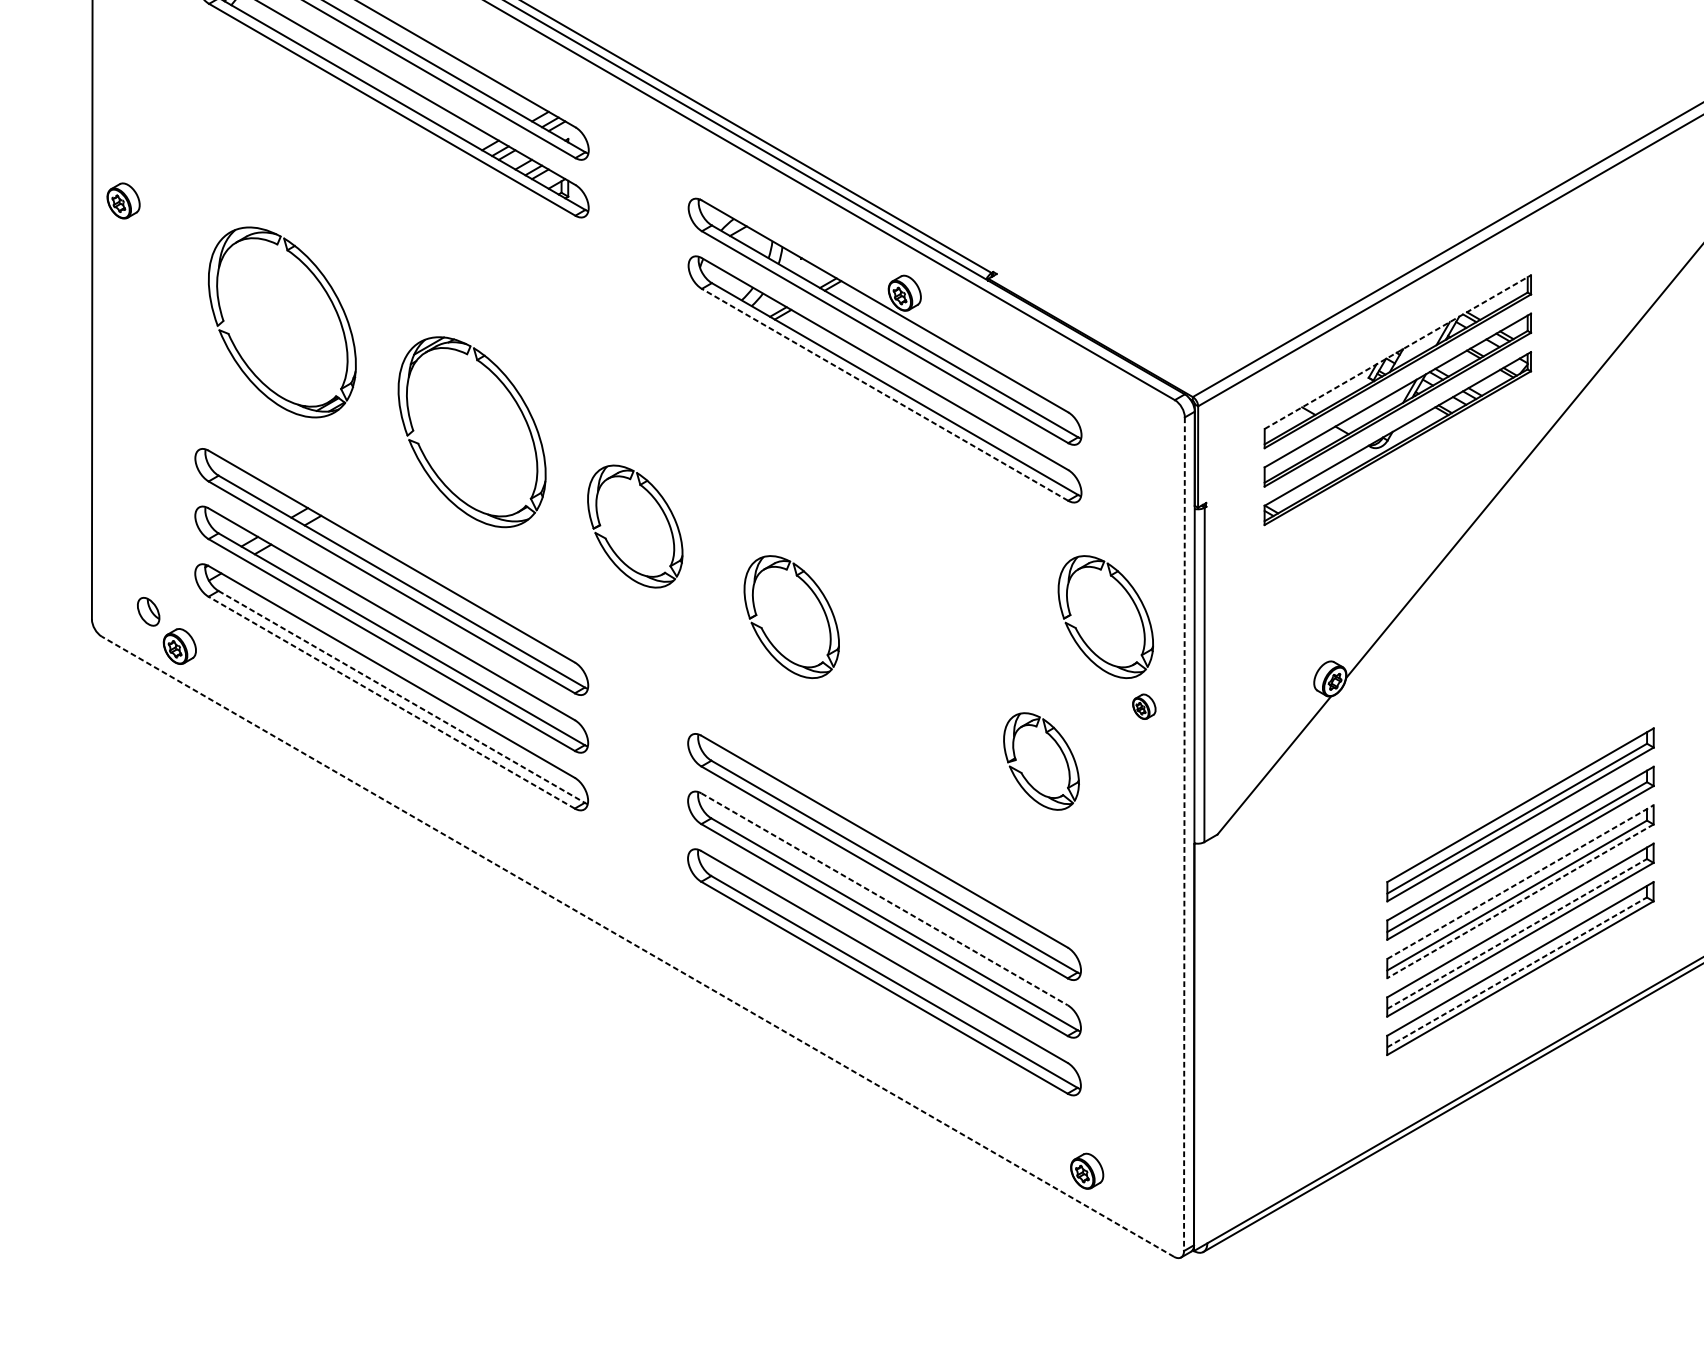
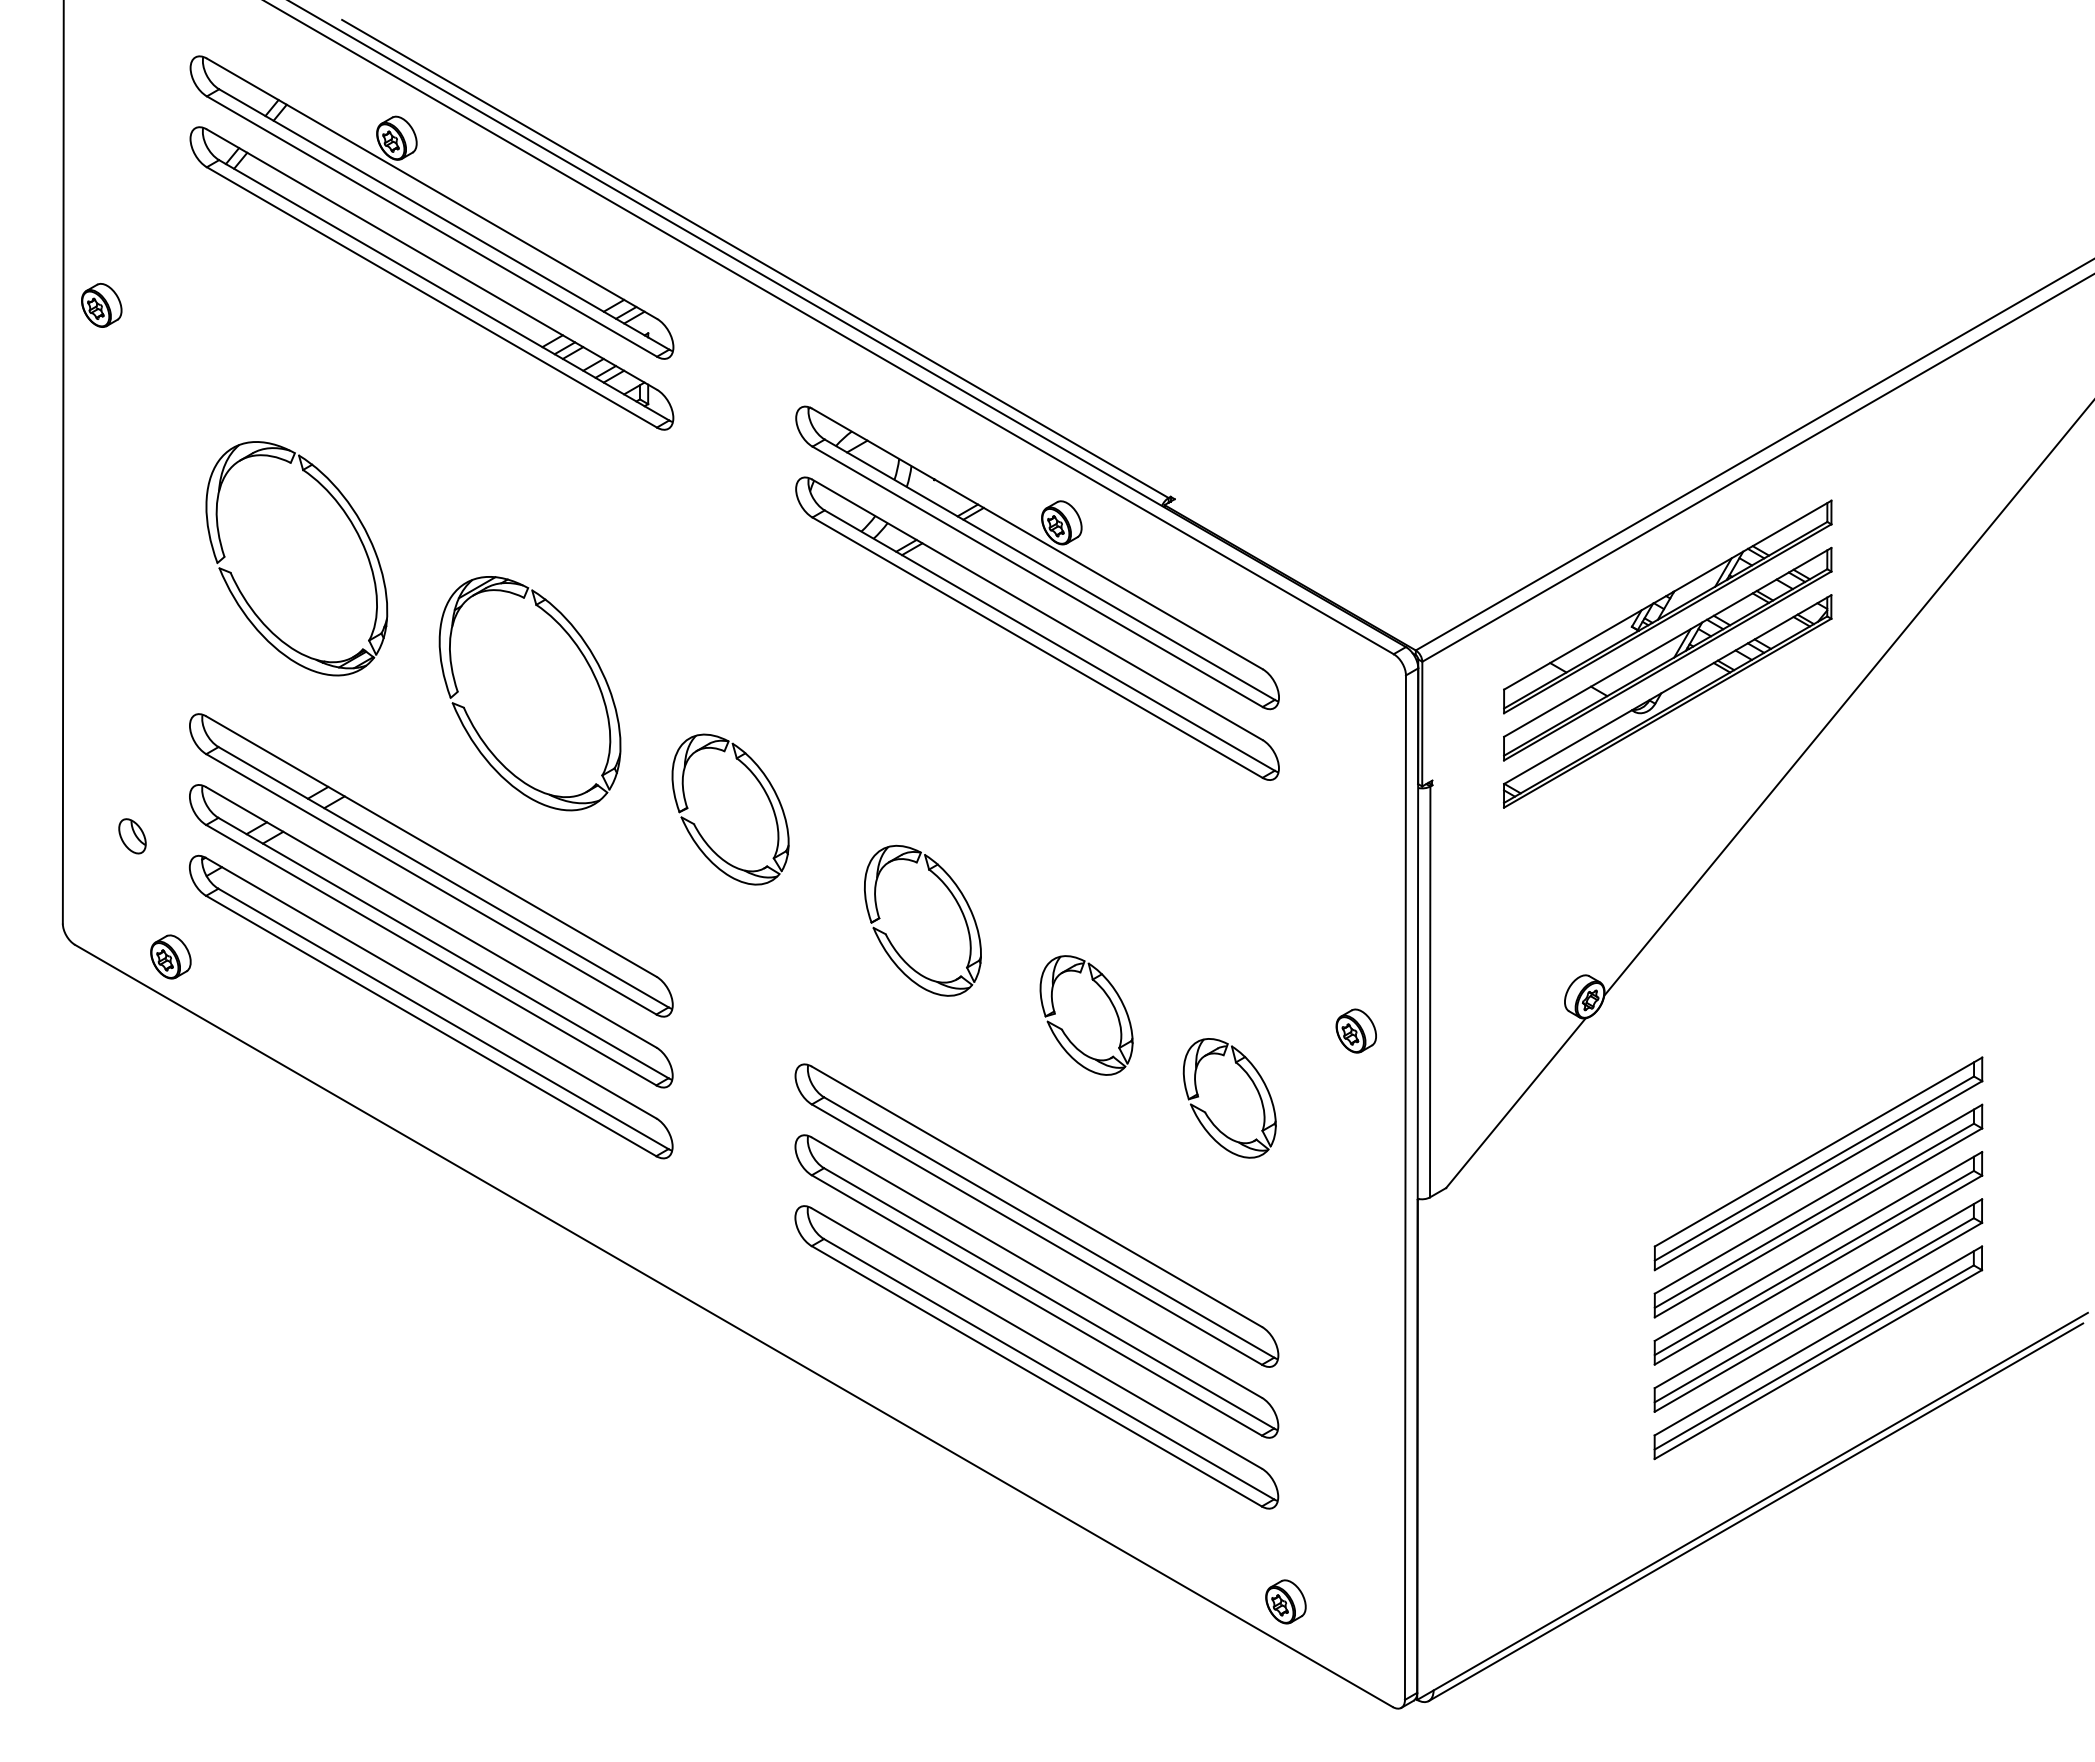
part: (123, 201) -> (101, 305), moved
line: (1397, 352) -> (1667, 595), dashed -> solid
line: (885, 394) -> (1037, 647), dashed -> solid
part: (148, 611) -> (132, 836), moved
part: (1078, 631) -> (1275, 938), removed
line: (401, 696) -> (443, 1018), dashed -> solid
line: (391, 703) -> (431, 1026), dashed -> solid
part: (1143, 706) -> (1355, 1030), size x1.43
part: (906, 707) -> (1064, 1031), added
line: (1184, 834) -> (1405, 1188), dashed -> solid
line: (1520, 882) -> (1818, 1246), dashed -> solid
line: (884, 899) -> (1036, 1267), dashed -> solid
line: (1520, 901) -> (1818, 1270), dashed -> solid
line: (1517, 934) -> (1814, 1310), dashed -> solid
line: (637, 946) -> (733, 1325), dashed -> solid
line: (1517, 972) -> (1814, 1357), dashed -> solid

